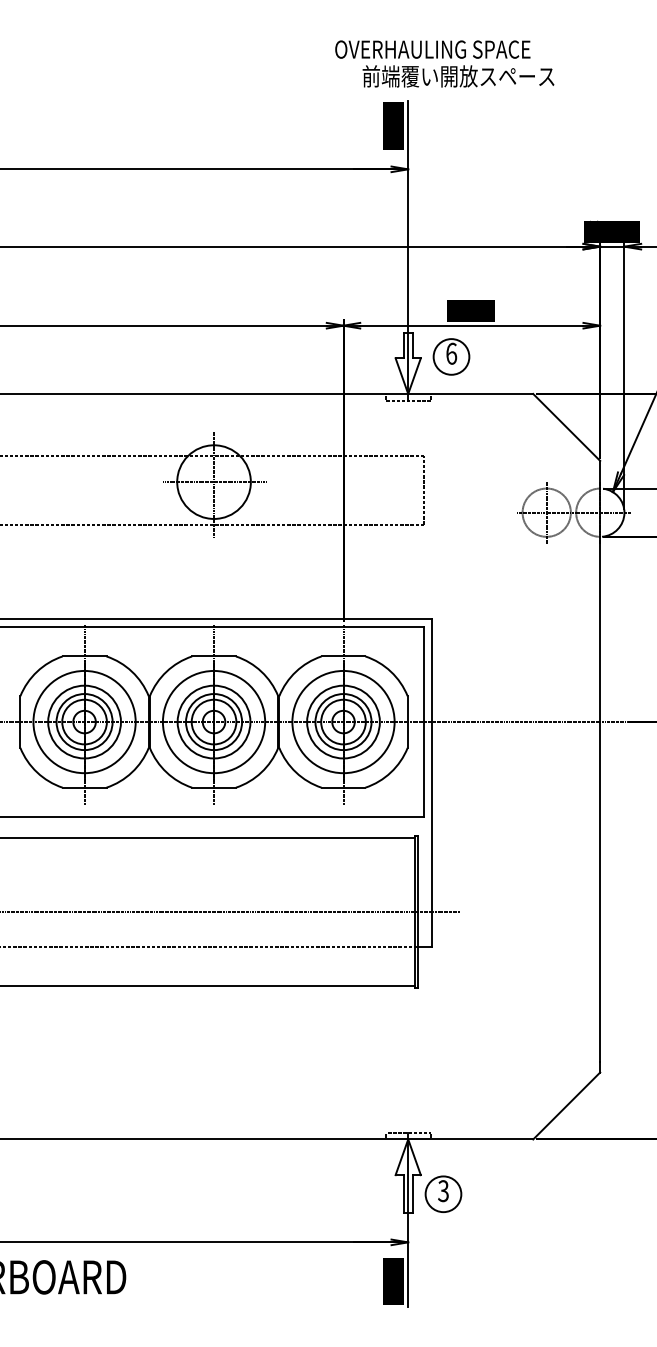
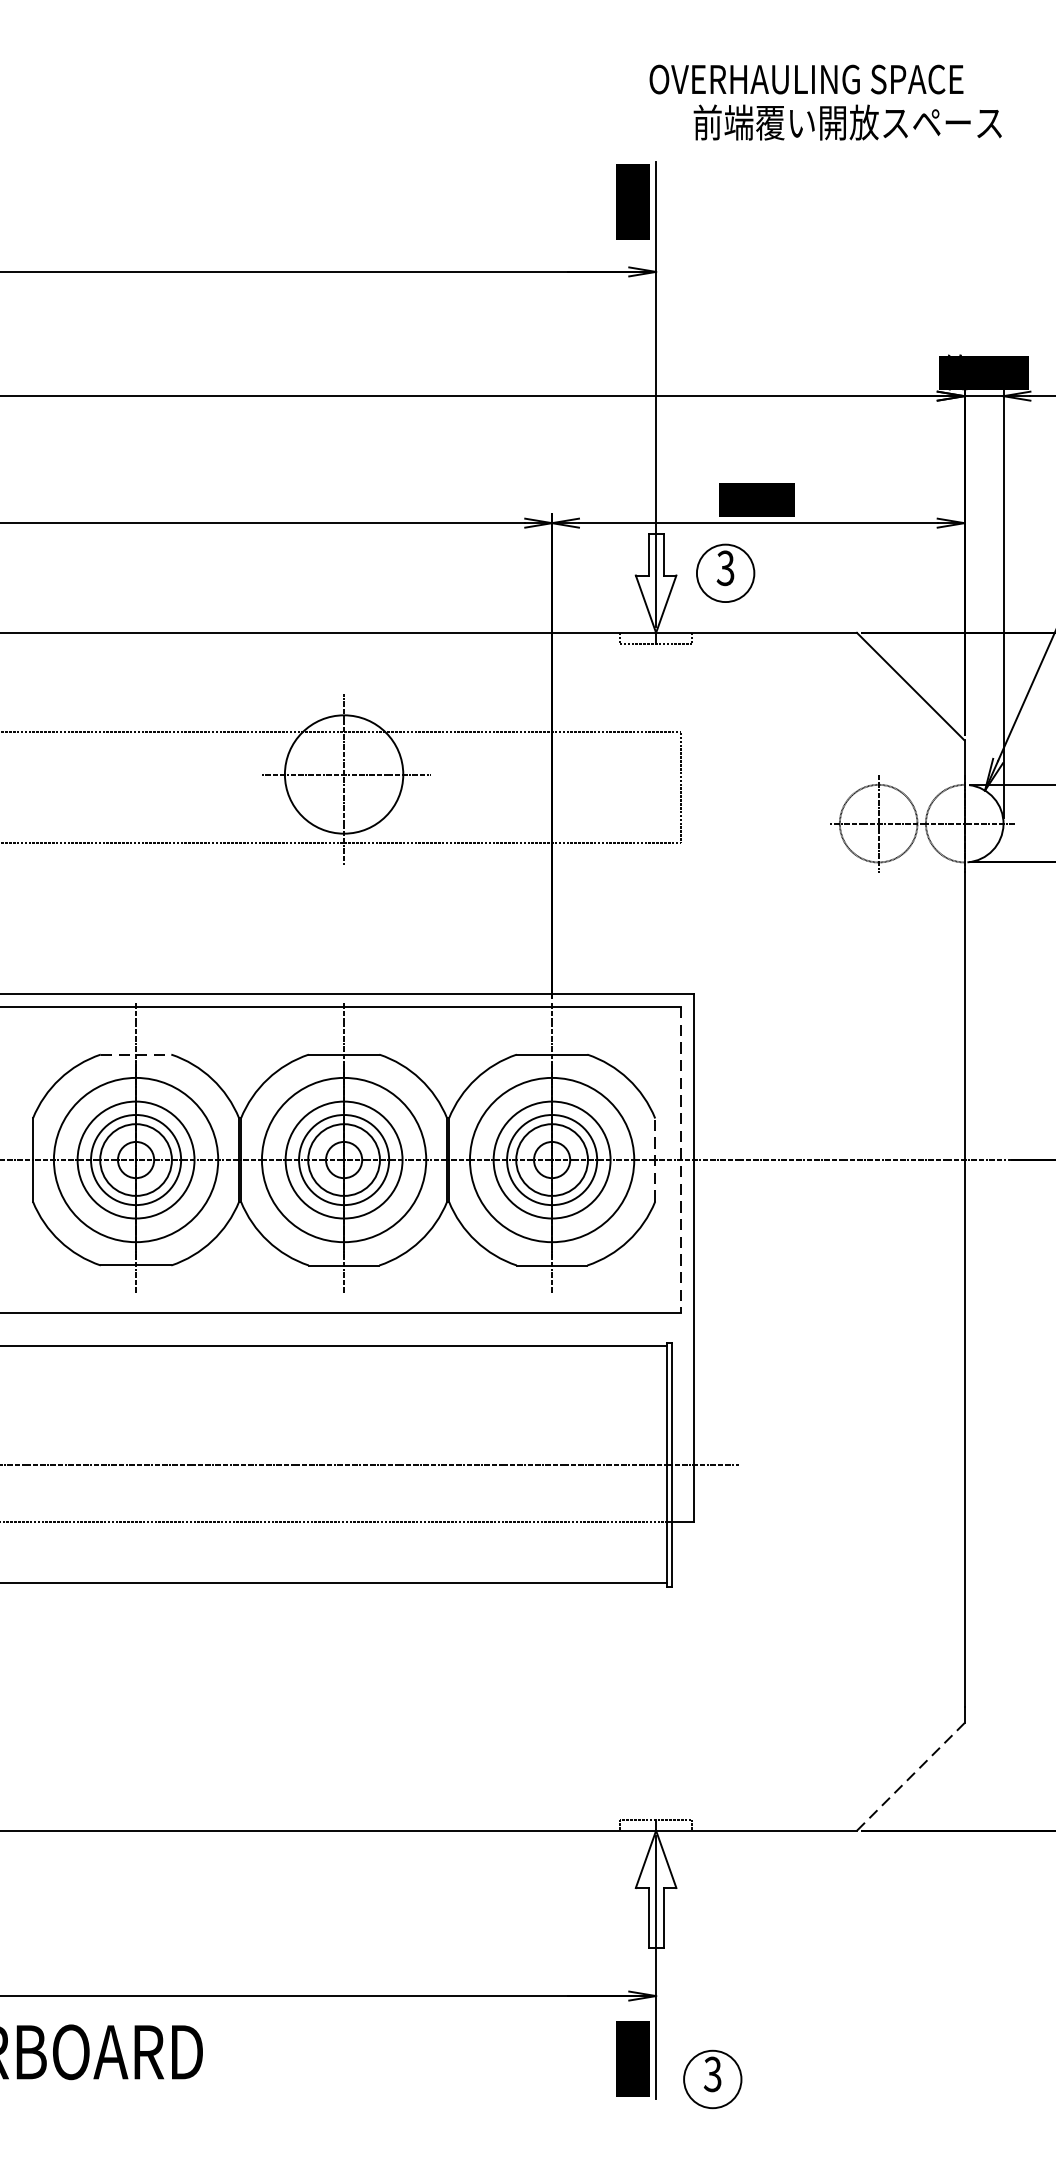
text: (444, 63) -> (825, 101), moved
text: (451, 353) -> (725, 567), 6 -> 3
line: (84, 656) -> (135, 1054), solid -> dashed
line: (407, 722) -> (654, 1160), solid -> dashed
line: (423, 722) -> (680, 1160), solid -> dashed
line: (567, 1105) -> (912, 1776), solid -> dashed
part: (443, 1193) -> (712, 2078), moved

